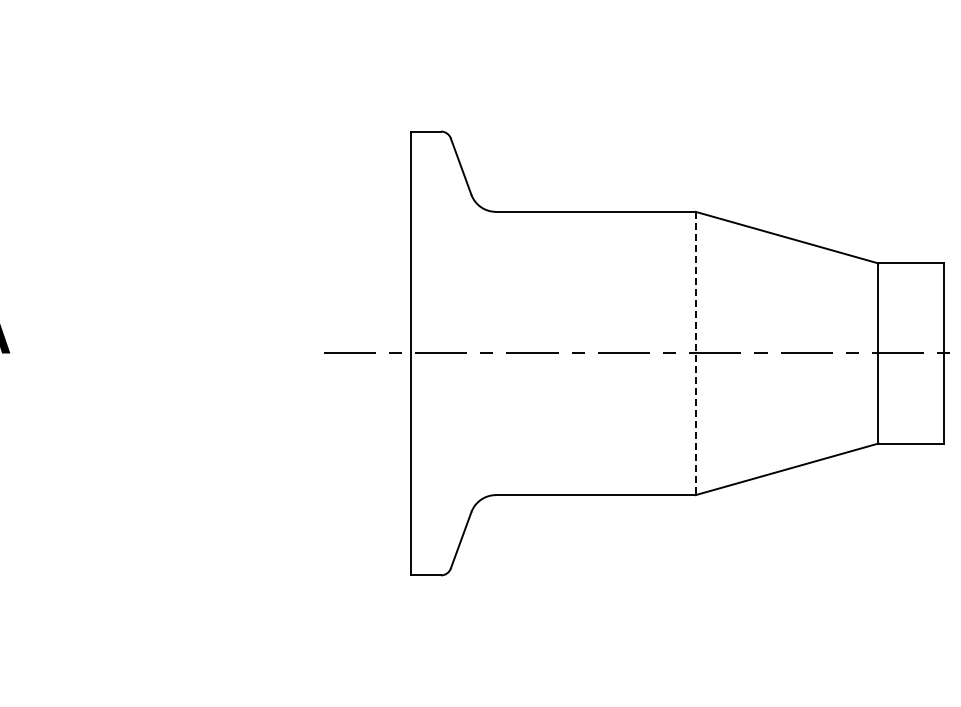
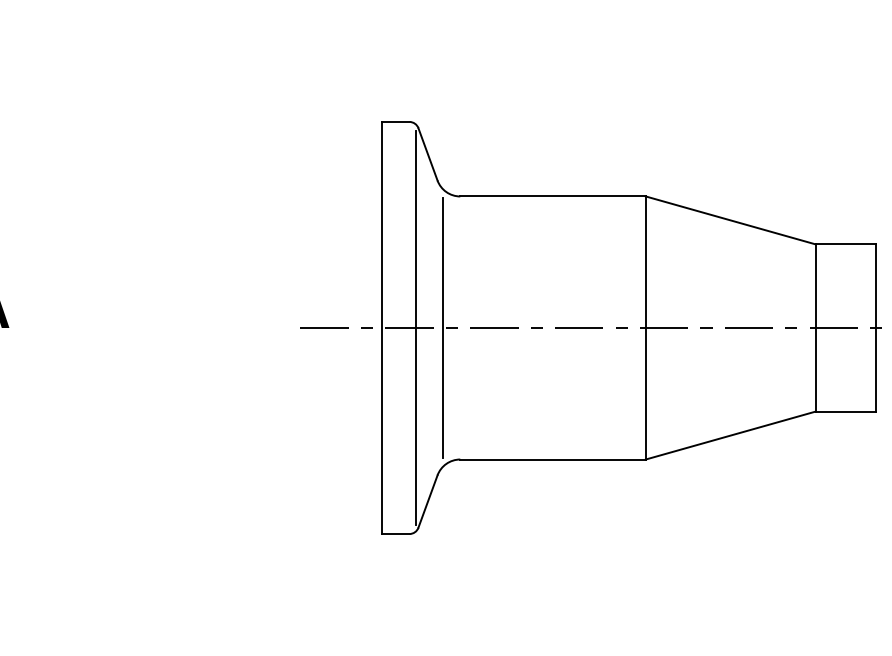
line: (448, 353) -> (416, 328), added
line: (477, 353) -> (443, 328), added
line: (695, 353) -> (645, 328), dashed -> solid

